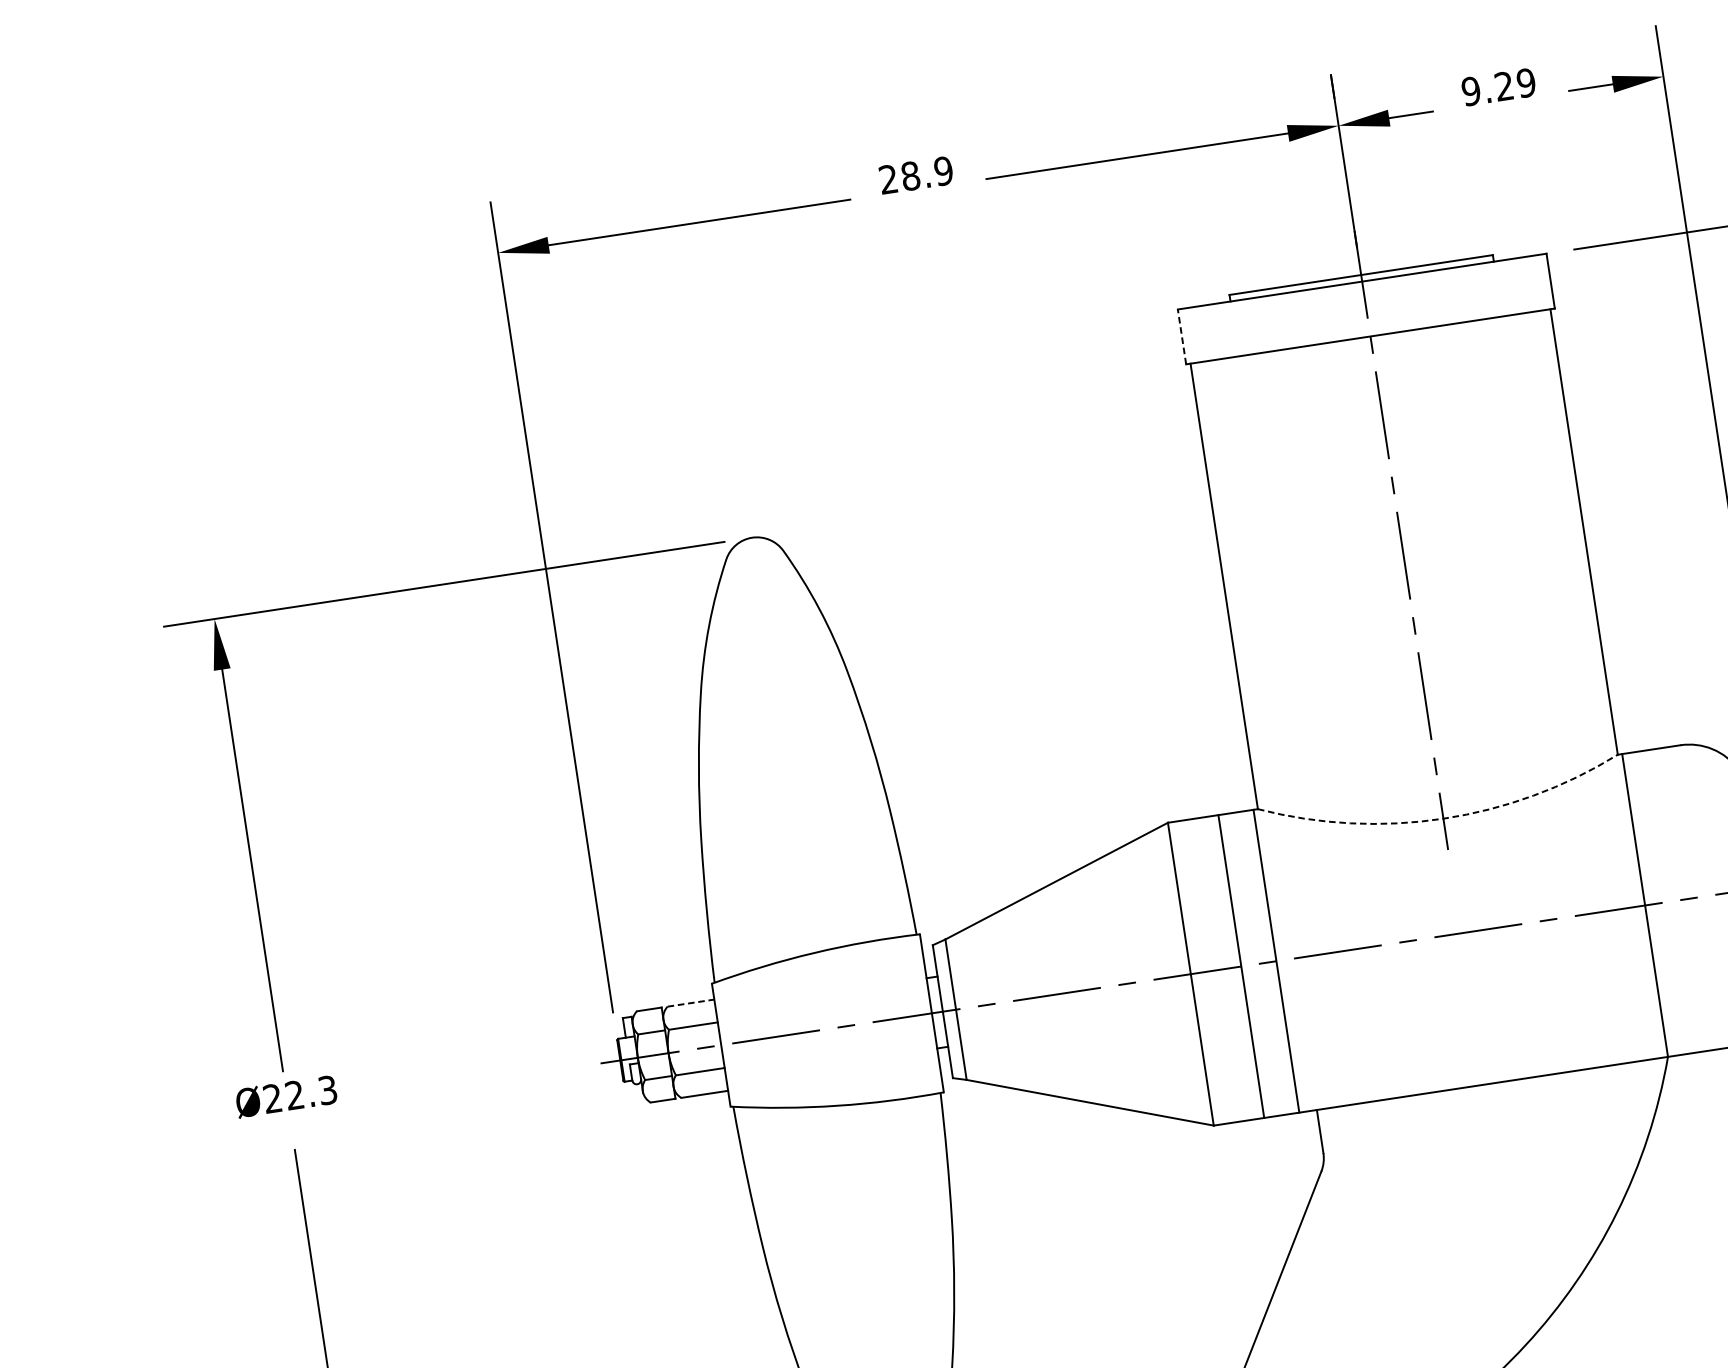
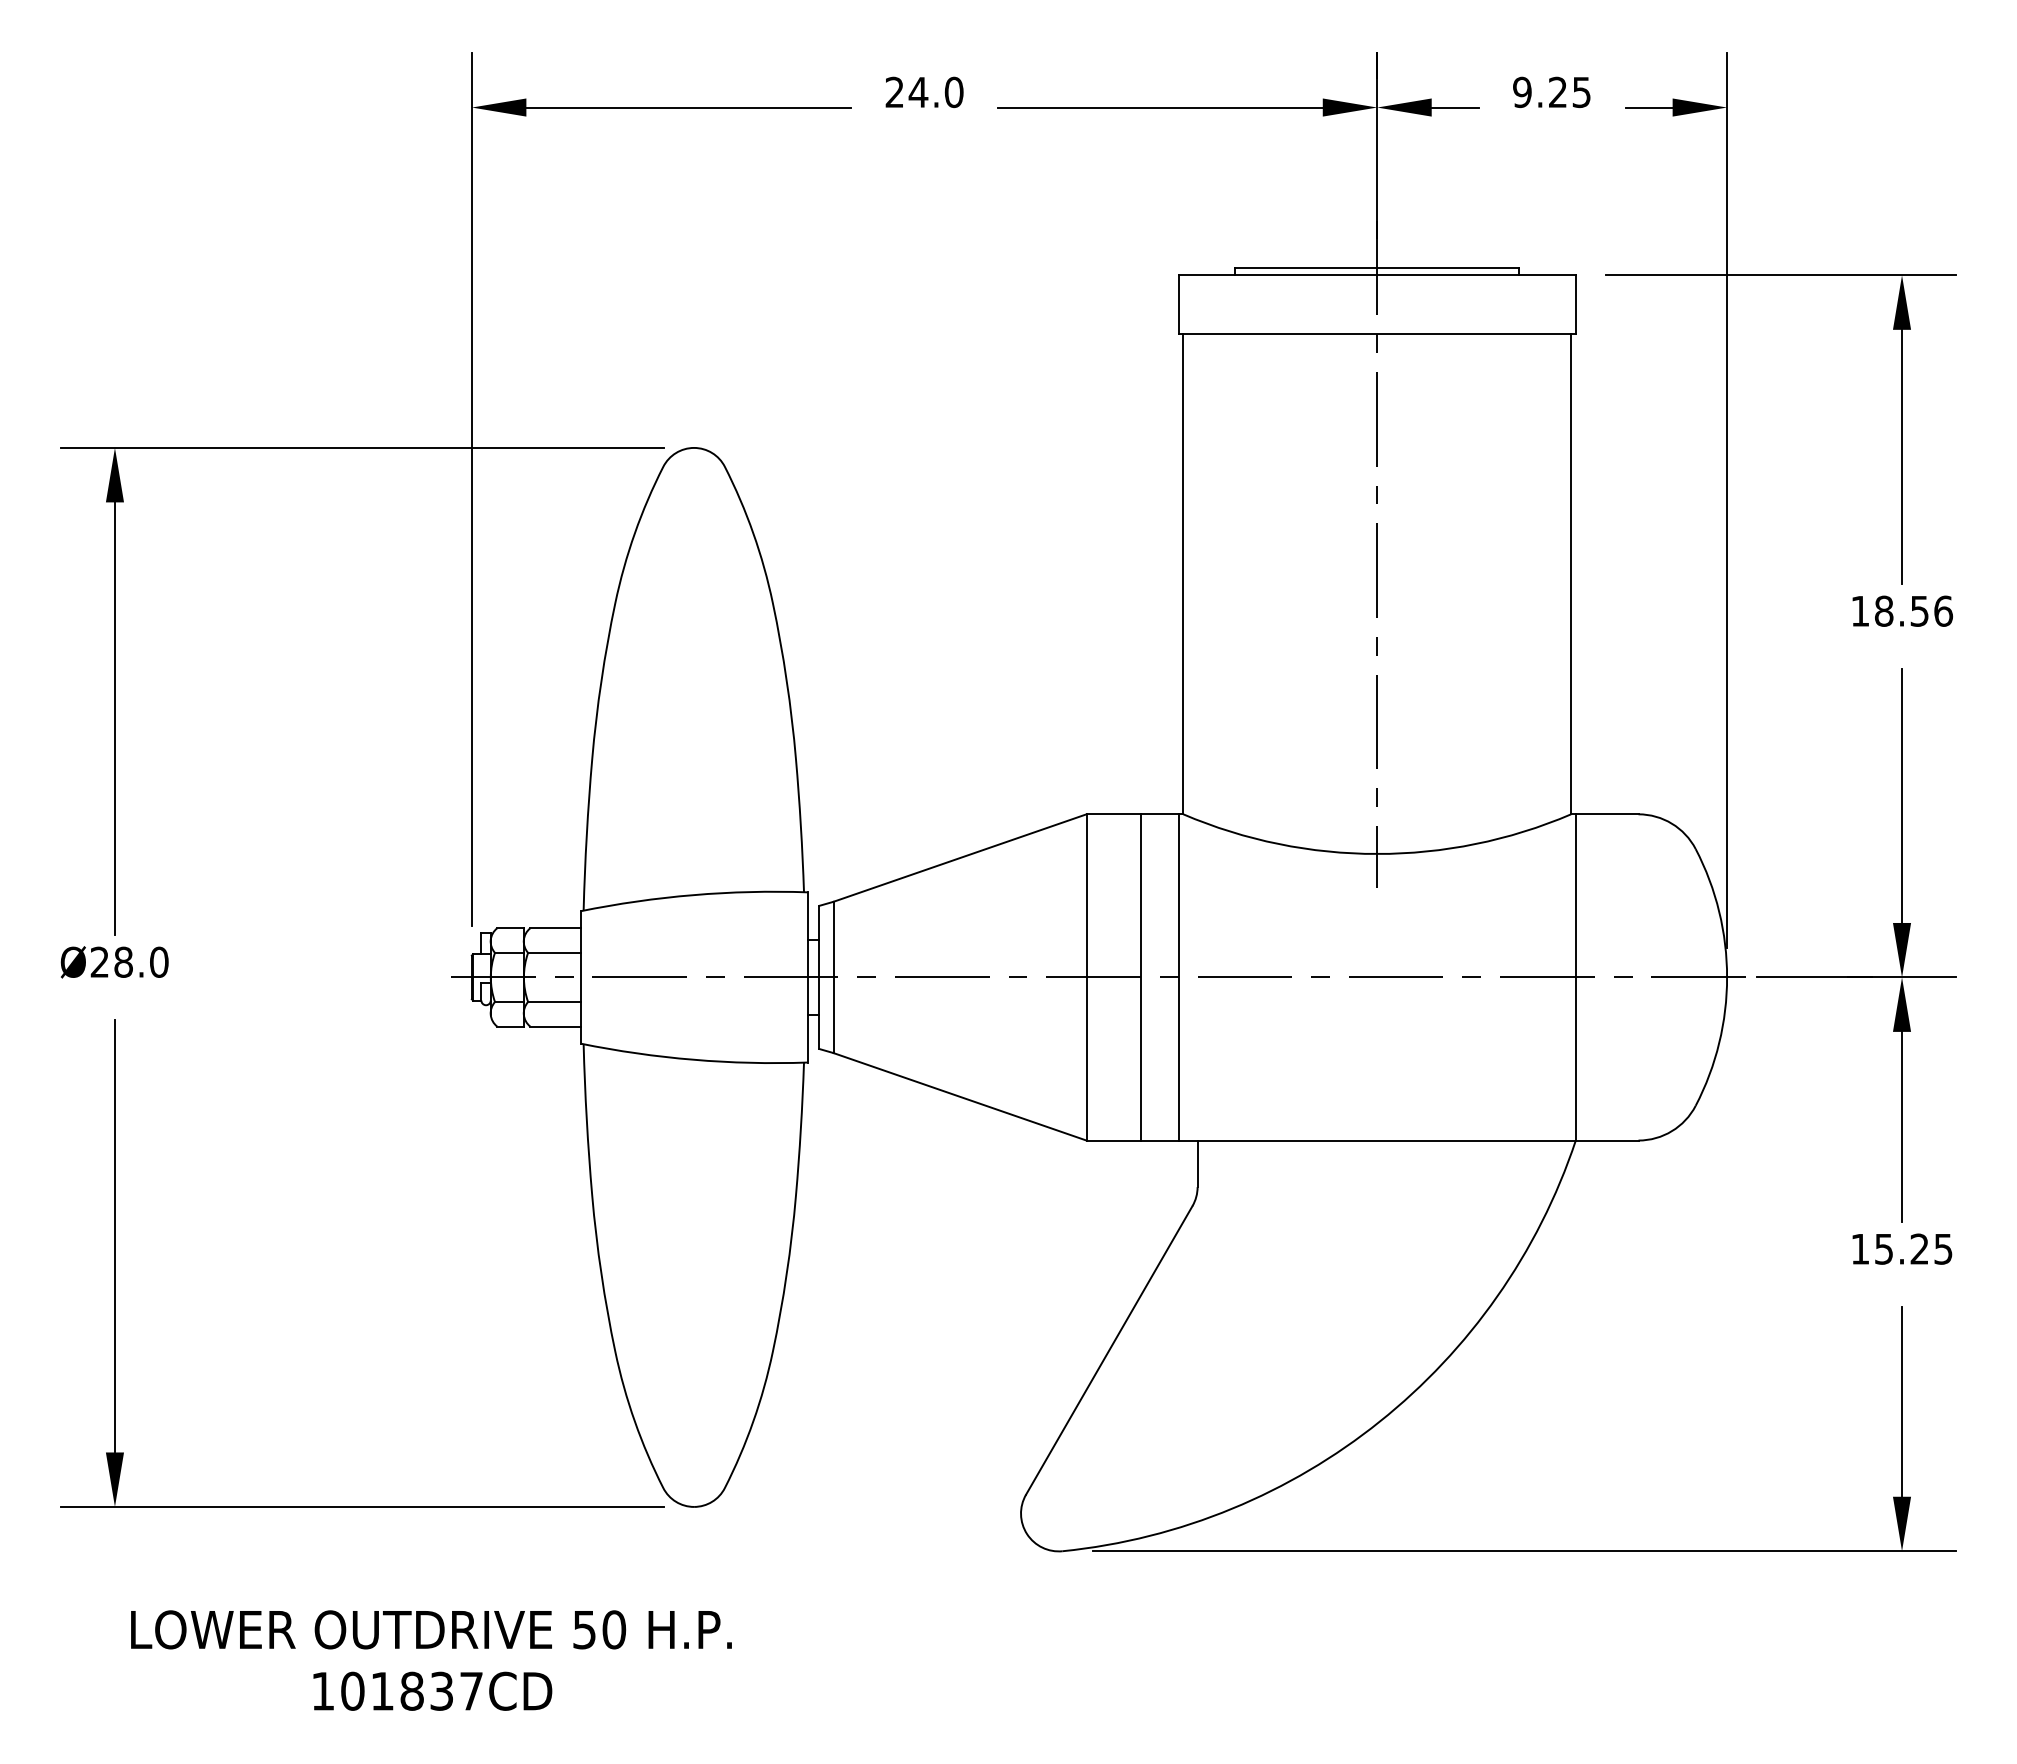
text: (1525, 82) -> (1581, 91), 9.29 -> 9.25
text: (926, 173) -> (935, 92), 28.9 -> 24.0
line: (1181, 336) -> (1178, 304), dashed -> solid
arc: (1443, 818) -> (1377, 853), dashed -> solid
line: (691, 1003) -> (555, 928), dashed -> solid
text: (311, 1092) -> (141, 961), Ø22.3 -> Ø28.0

